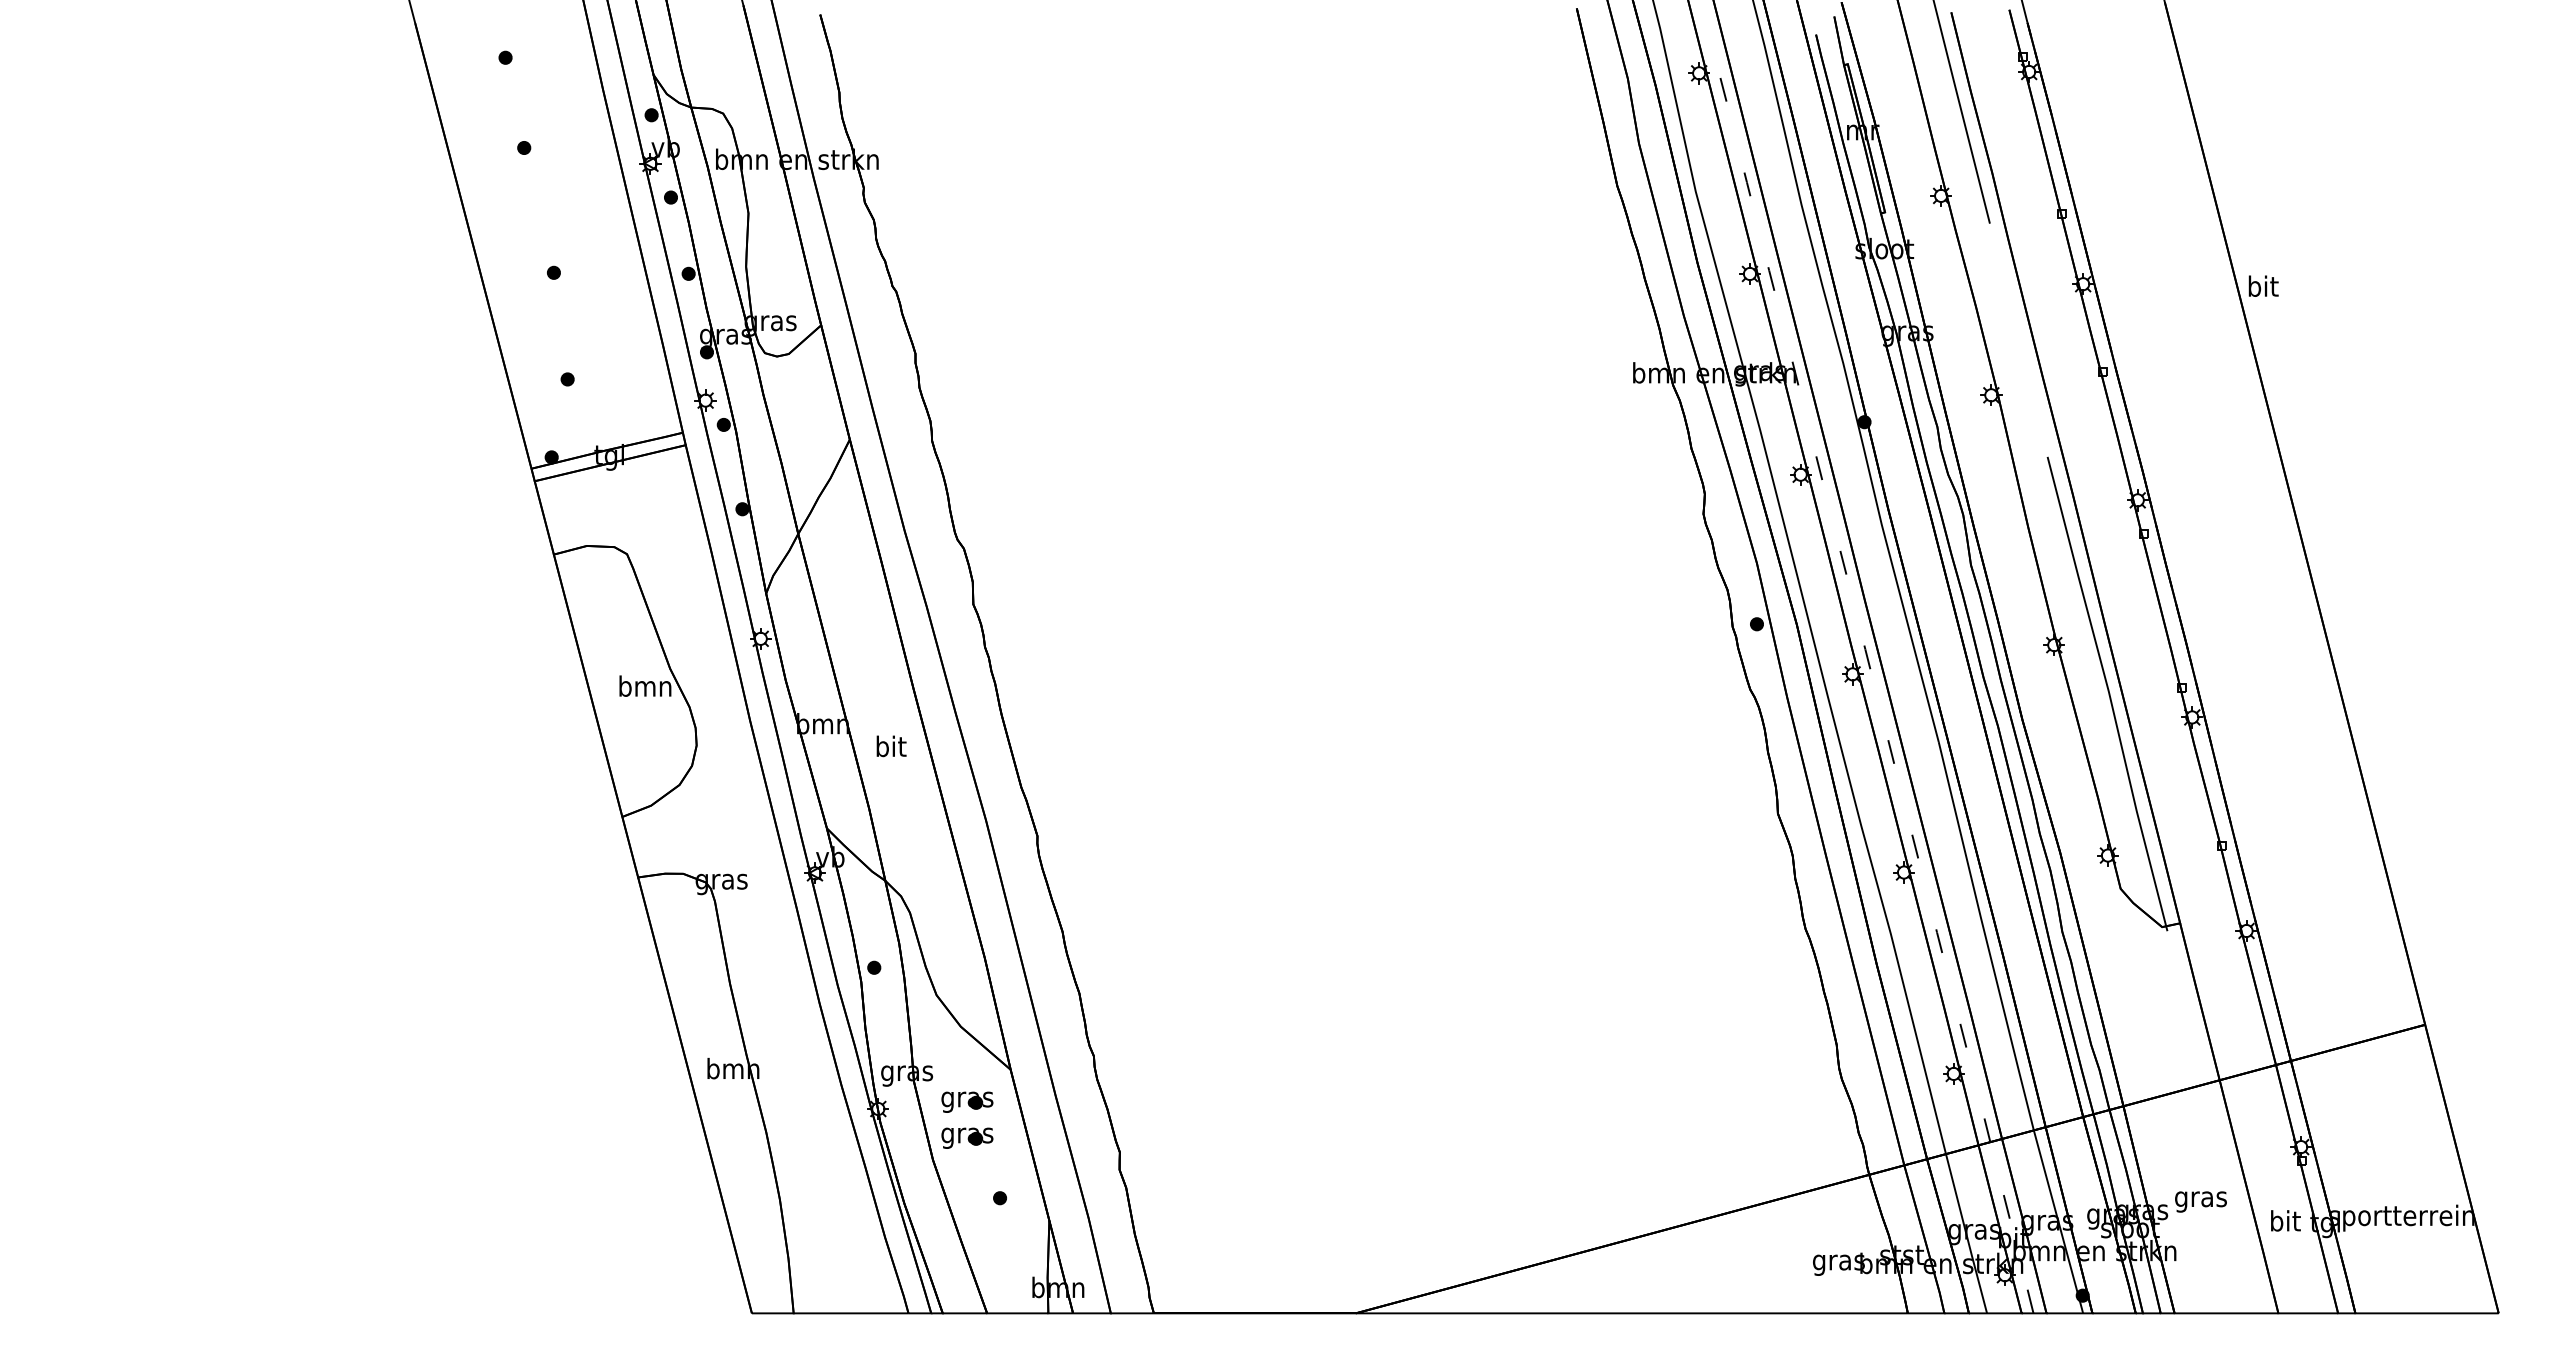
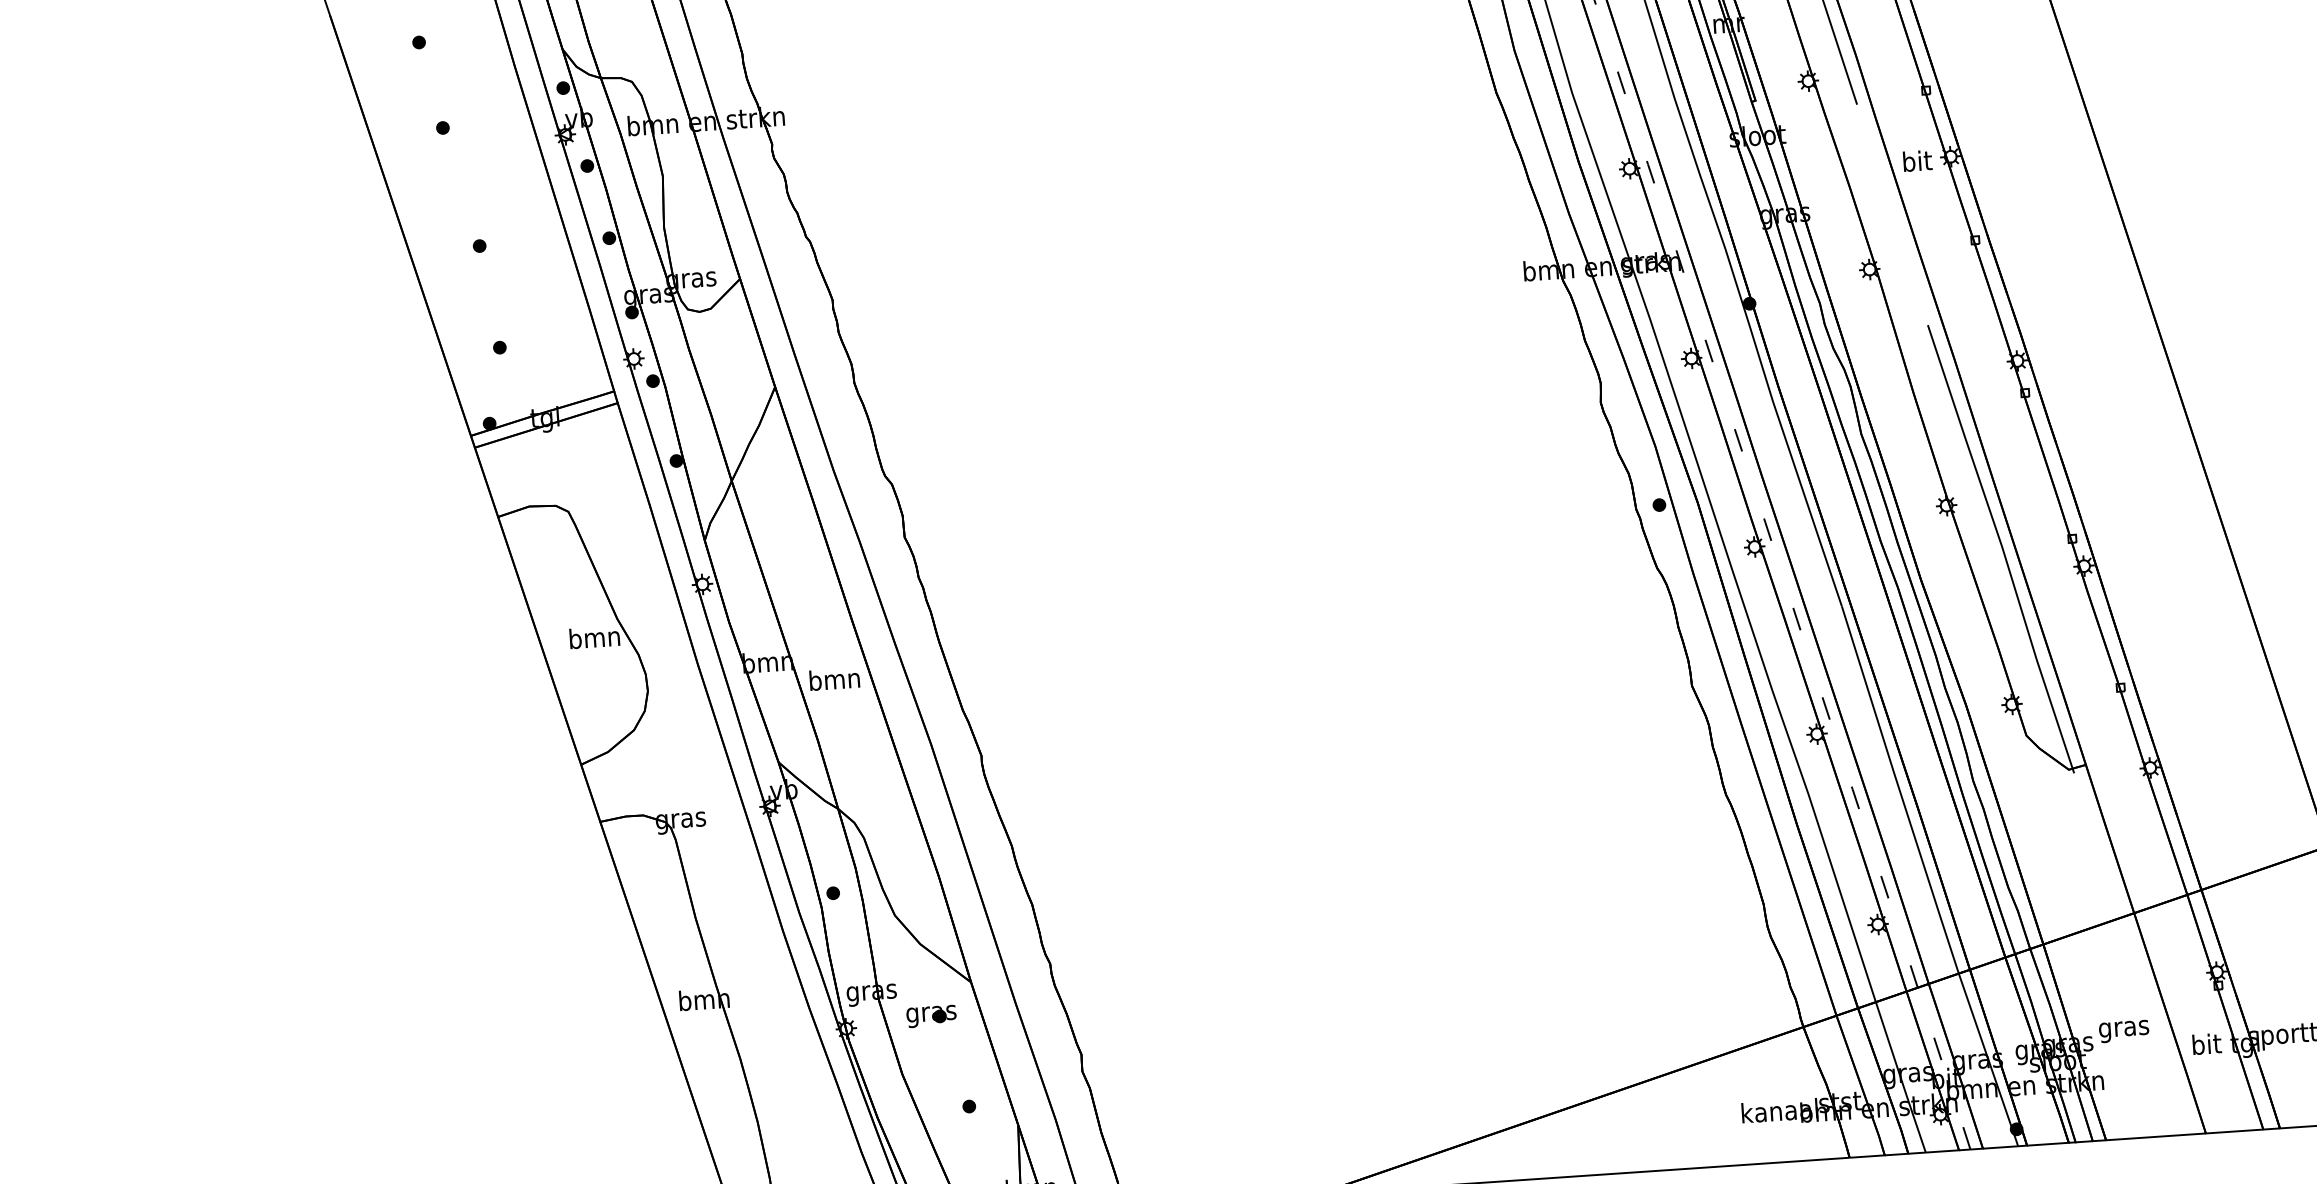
text: (2263, 285) -> (1917, 160), moved
text: (890, 746) -> (834, 679), bit -> bmn
part: (967, 1137) -> (934, 1050), removed
text: (1838, 1262) -> (1779, 1113), gras -> kanaal

